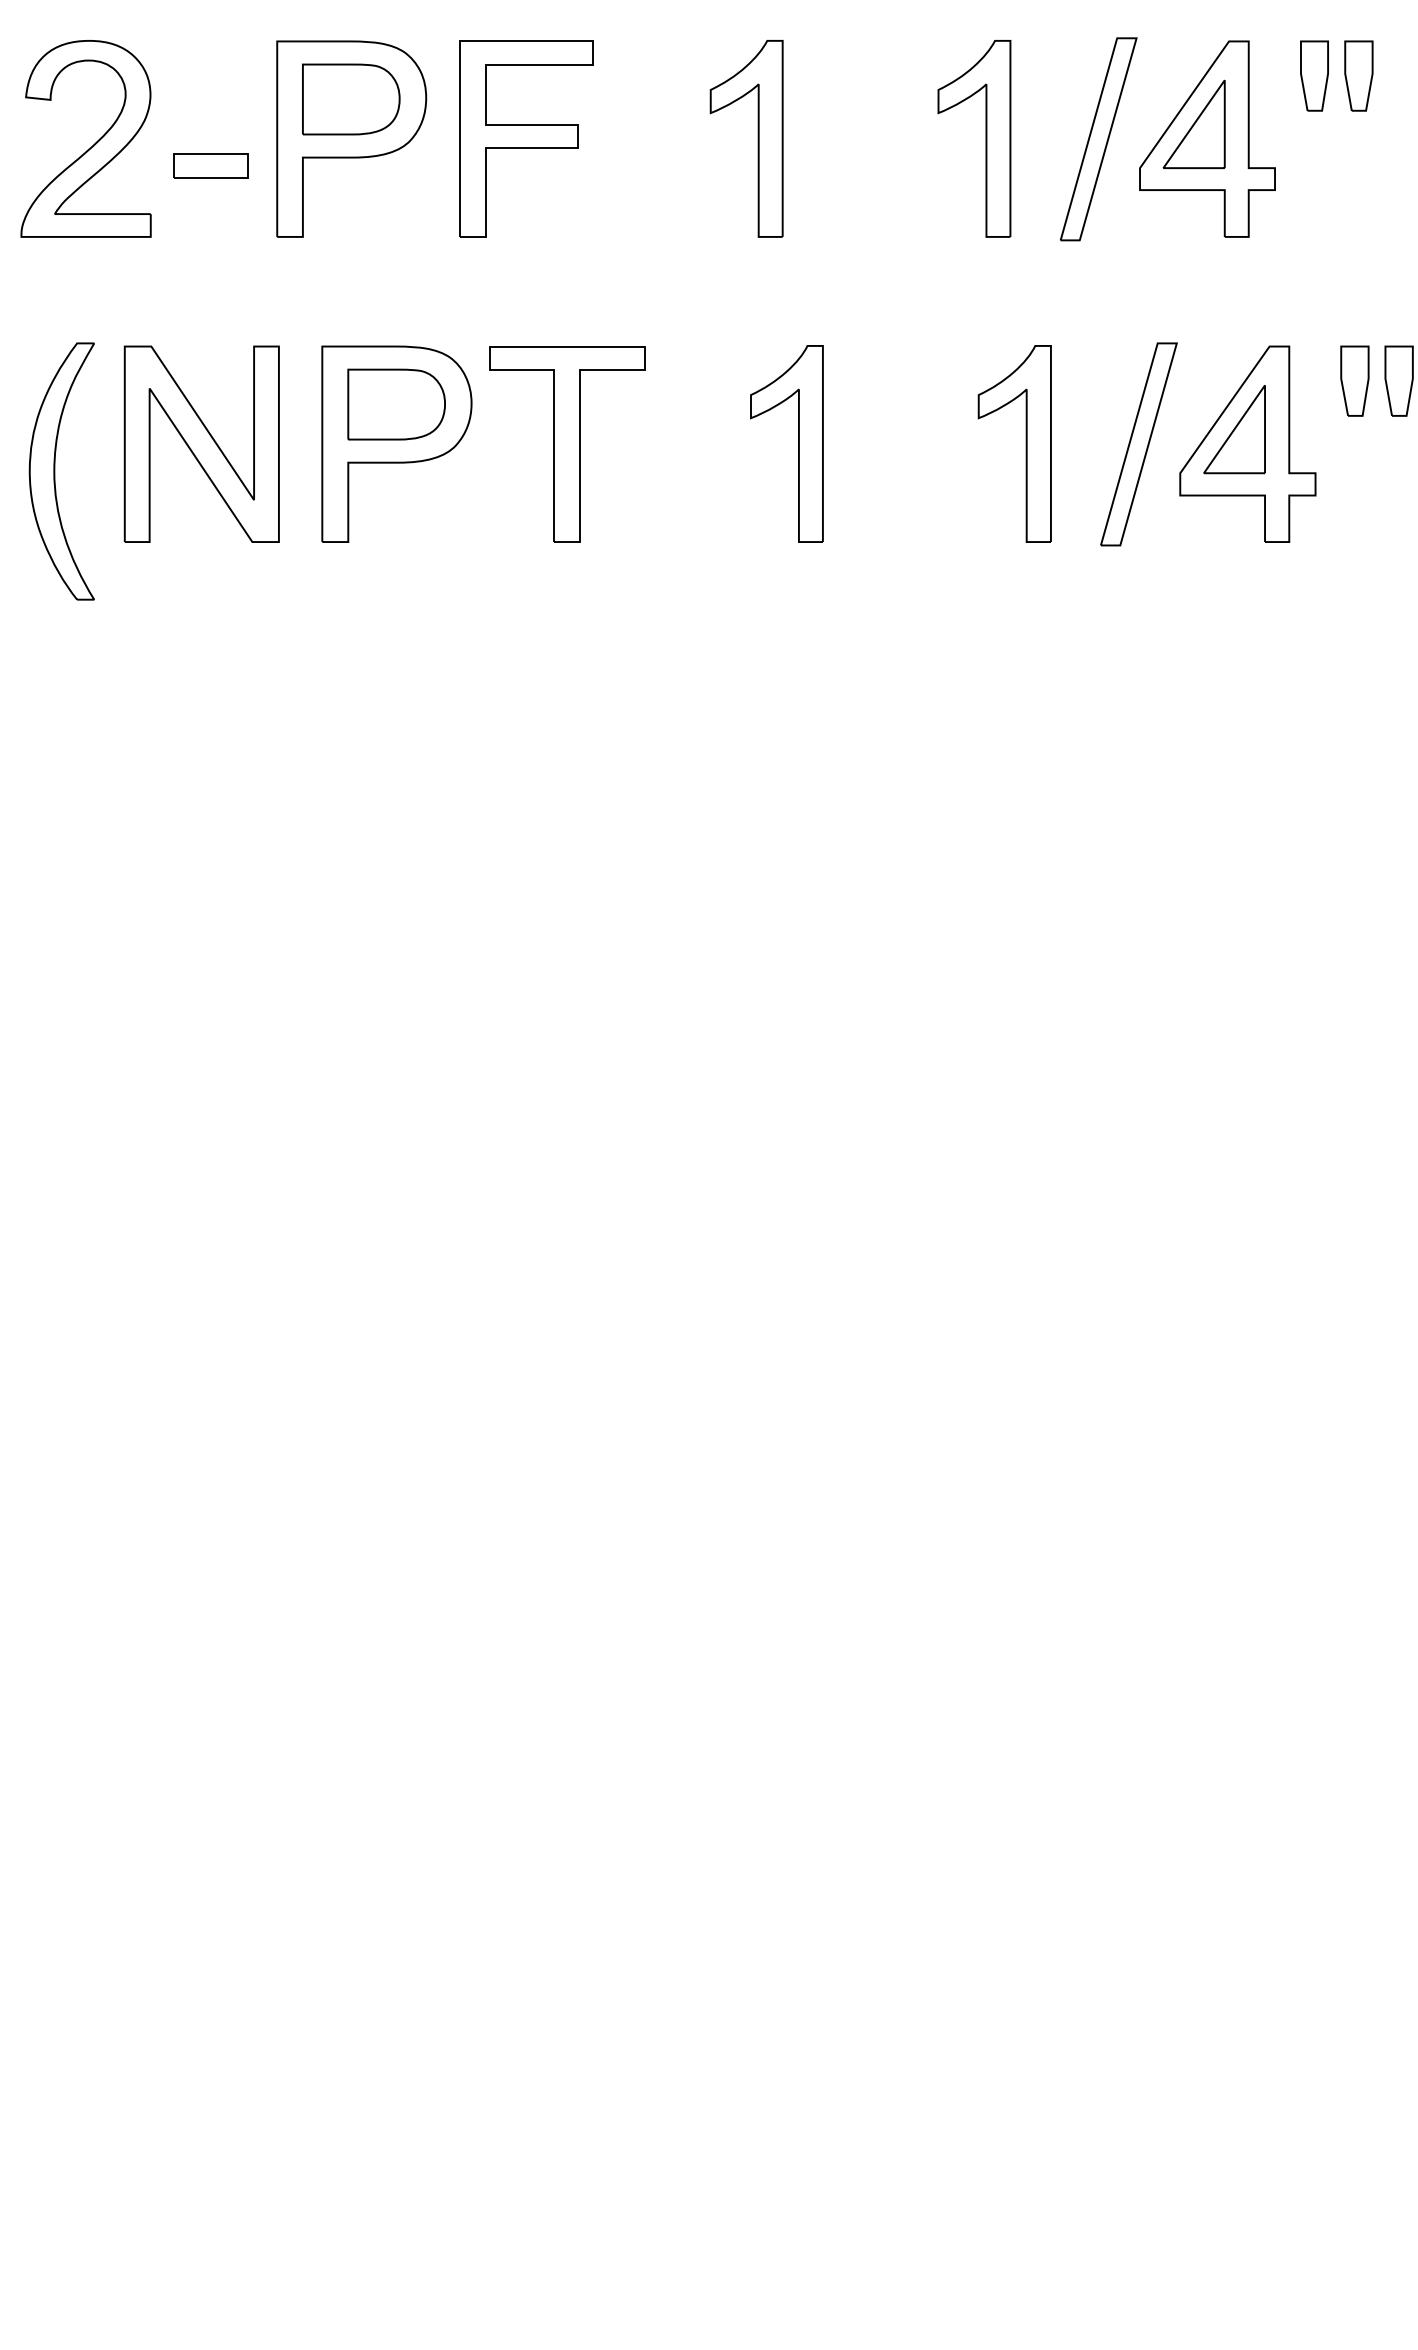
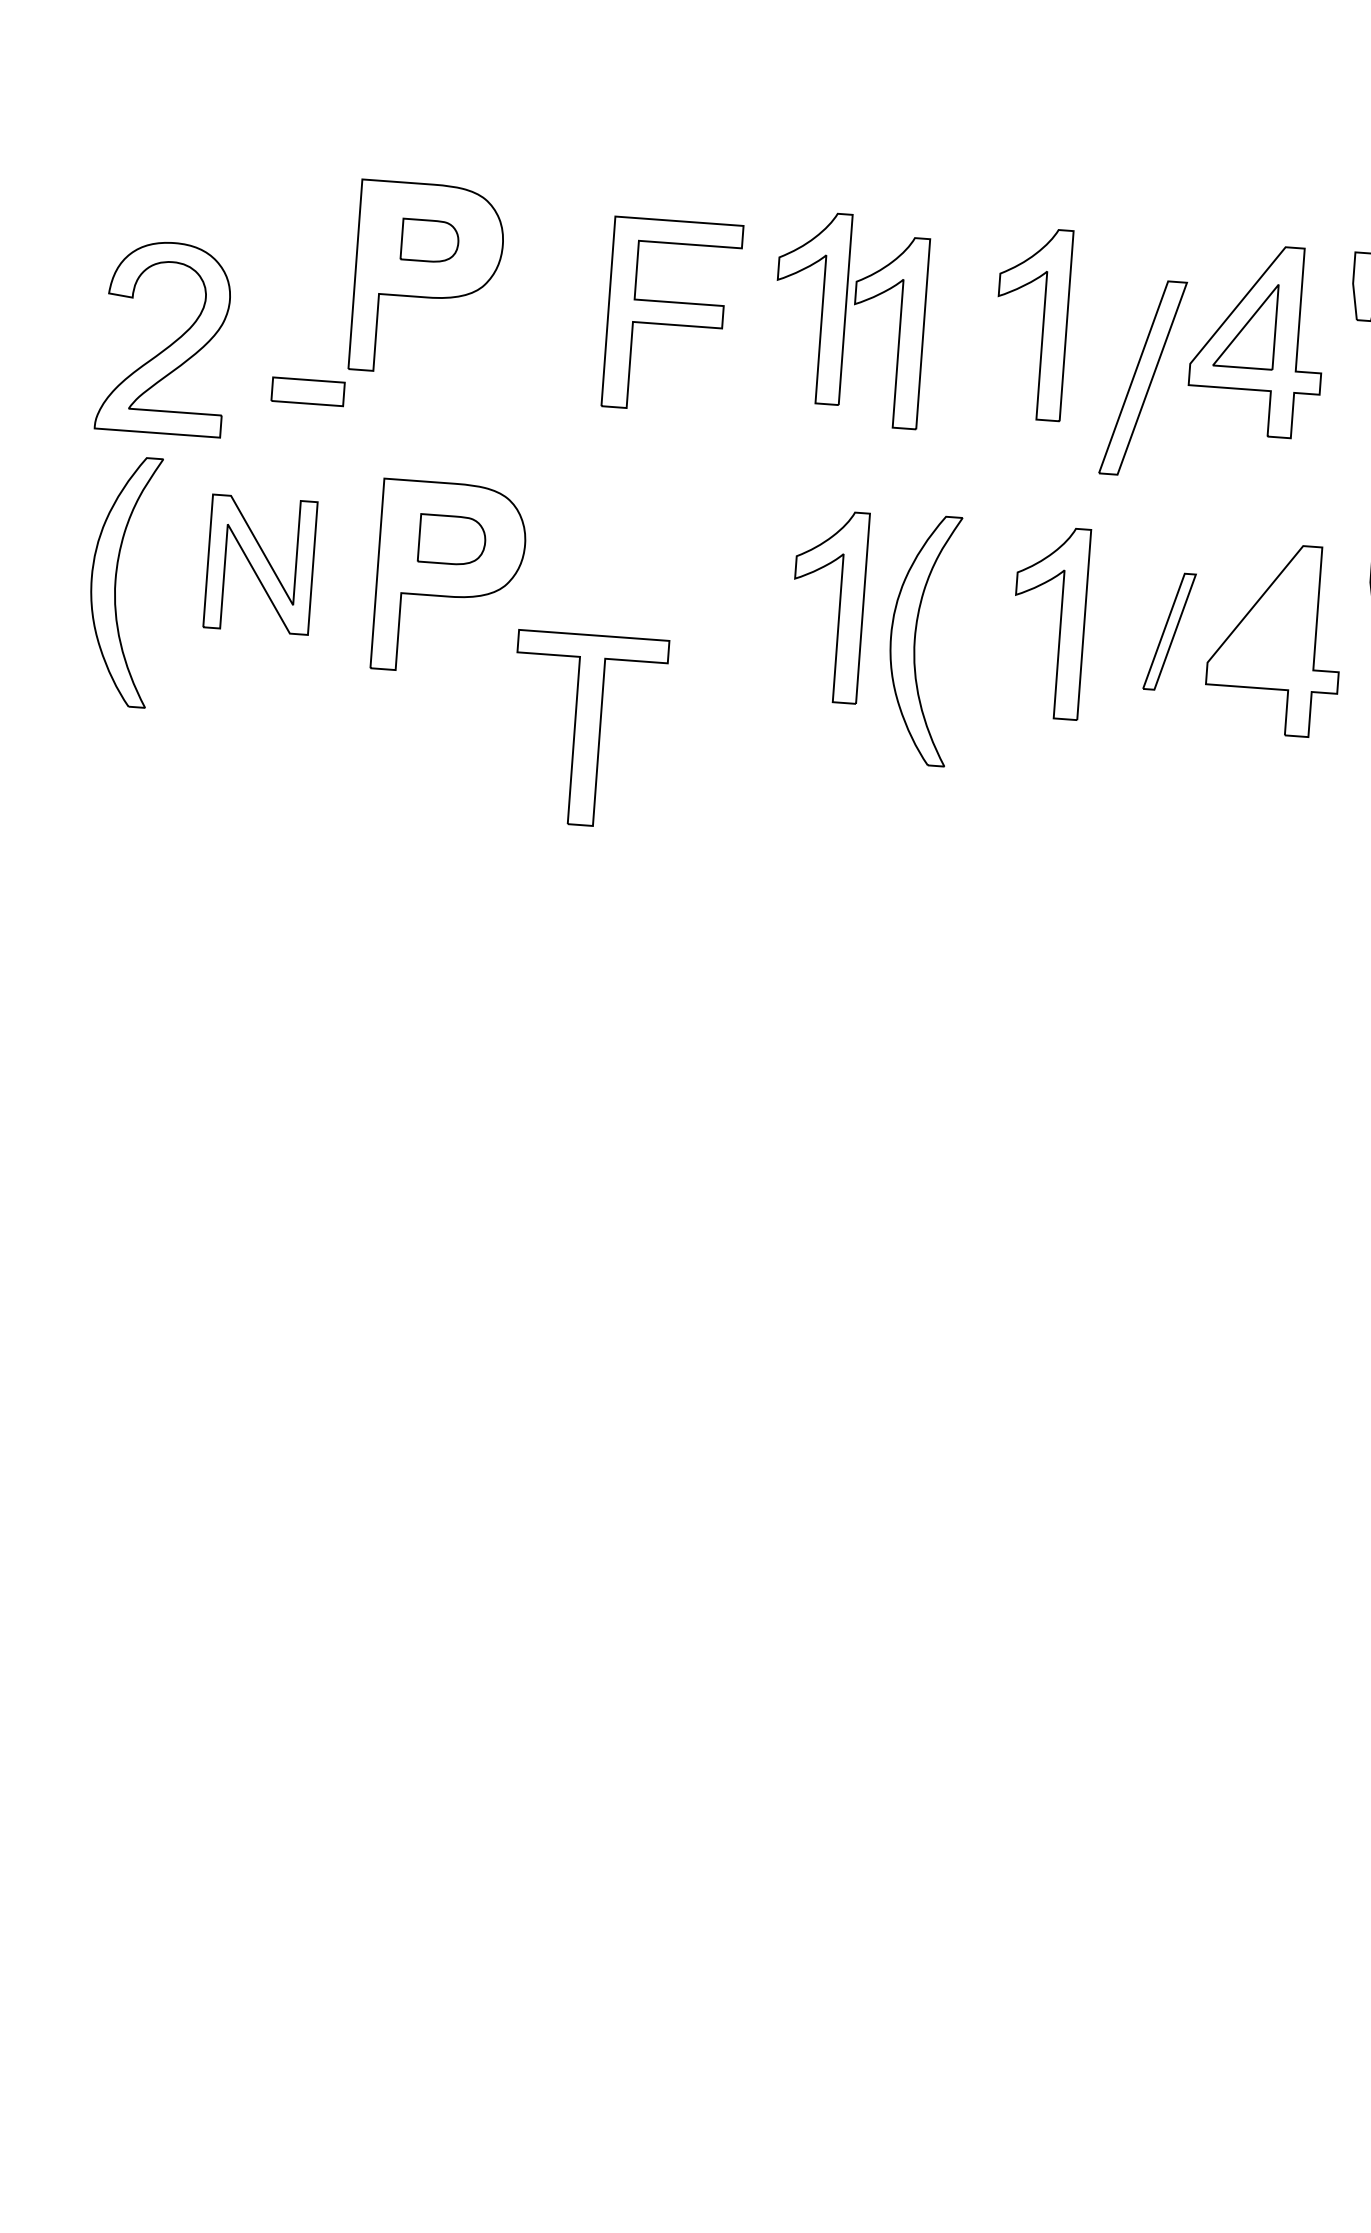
part: (351, 99) -> (430, 241), size x0.6
part: (526, 138) -> (672, 315), moved
part: (1098, 139) -> (1142, 378), moved
part: (92, 145) -> (170, 344), moved
part: (838, 157) -> (898, 332), added
part: (210, 165) -> (308, 391), moved
part: (396, 404) -> (452, 540), size x0.7
part: (1234, 429) -> (1263, 624), removed
part: (201, 443) -> (260, 564), size x0.7
part: (567, 444) -> (587, 730), moved
part: (1138, 444) -> (1169, 631), size x0.6
part: (885, 471) -> (921, 639), added

